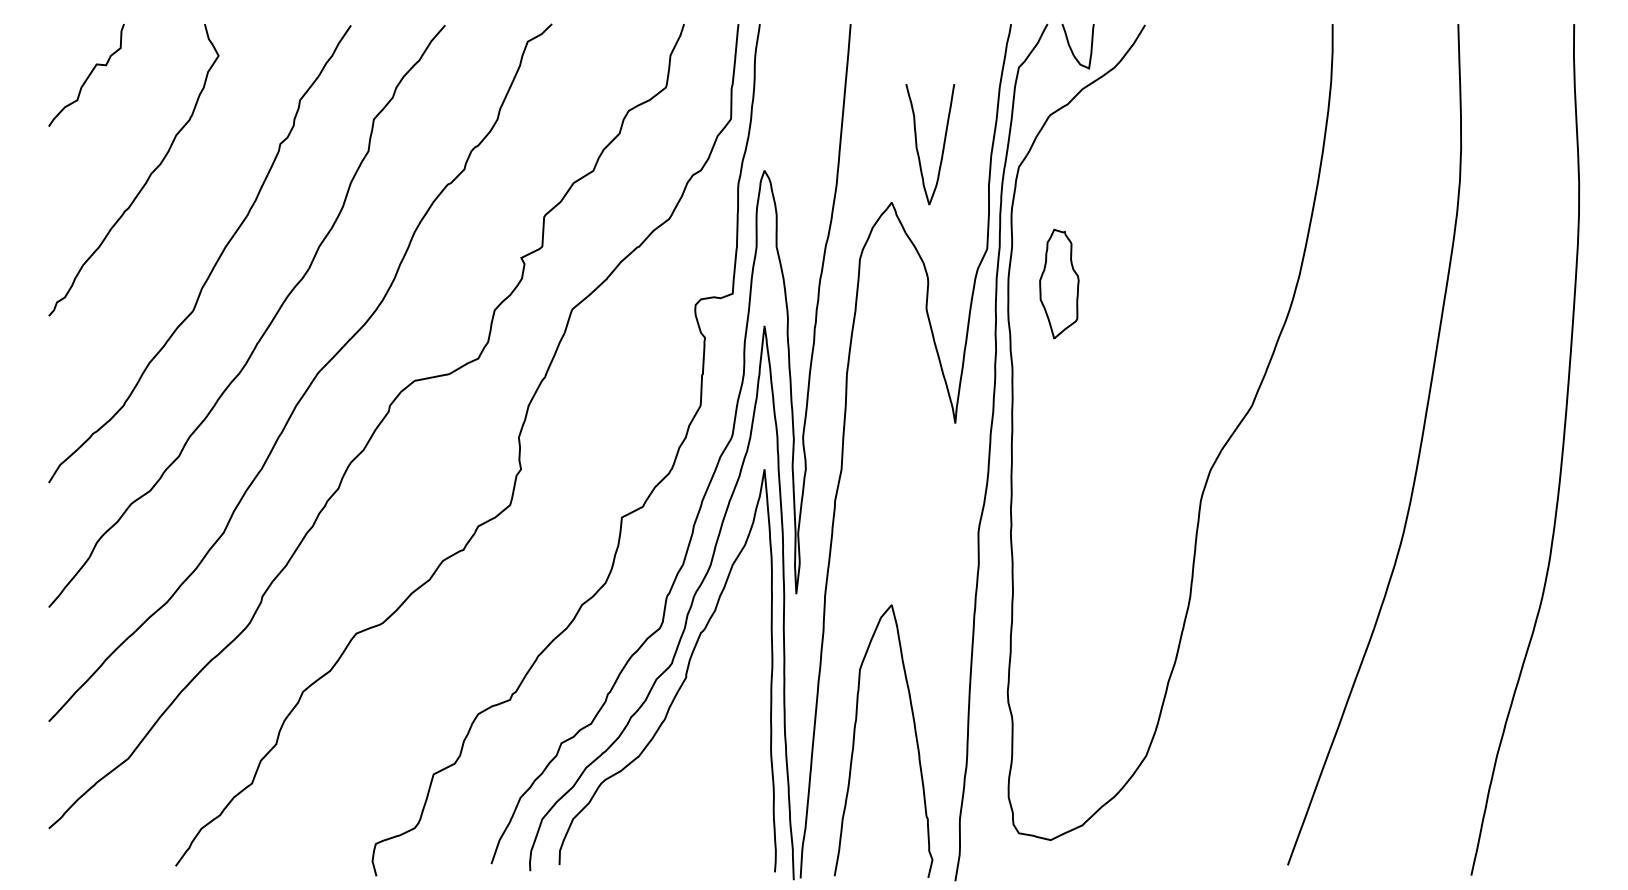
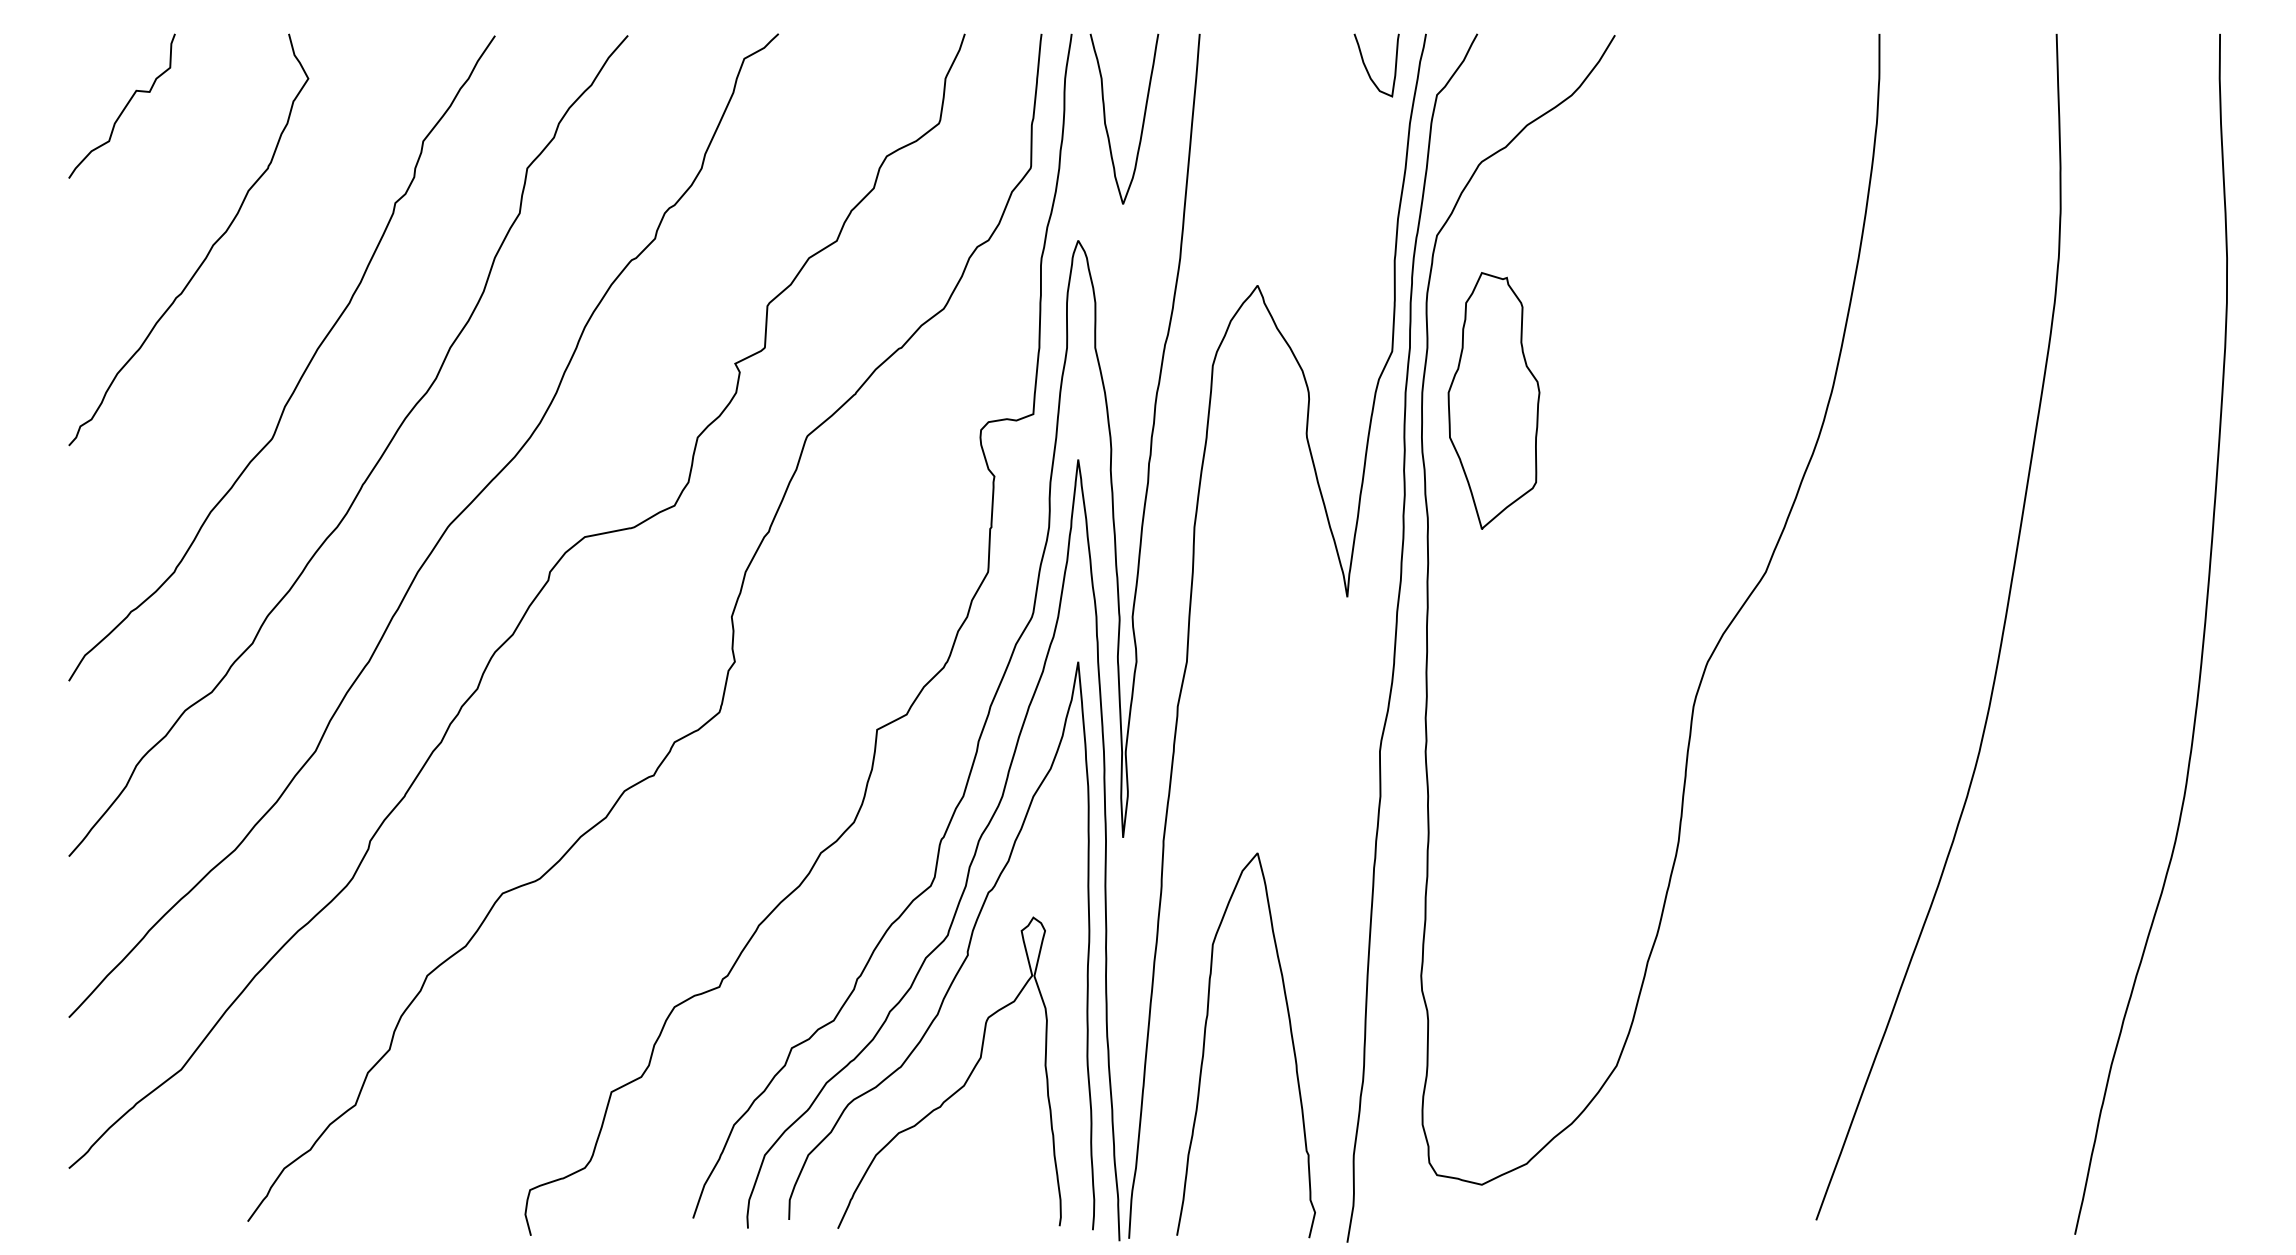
curve: (1072, 49) -> (1368, 69), moved
curve: (942, 147) -> (1141, 123), moved
part: (1059, 283) -> (1494, 399), size x1.67
curve: (683, 767) -> (963, 1082), added

